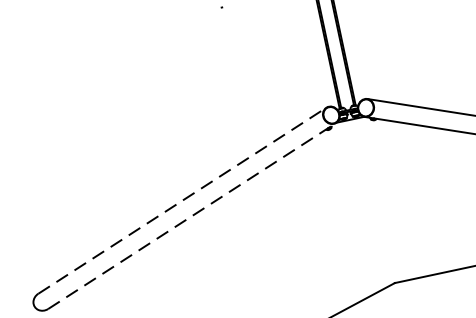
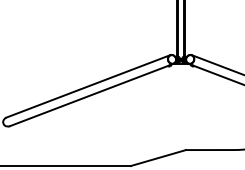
line: (182, 201) -> (88, 86), dashed -> solid
line: (191, 217) -> (91, 95), dashed -> solid

